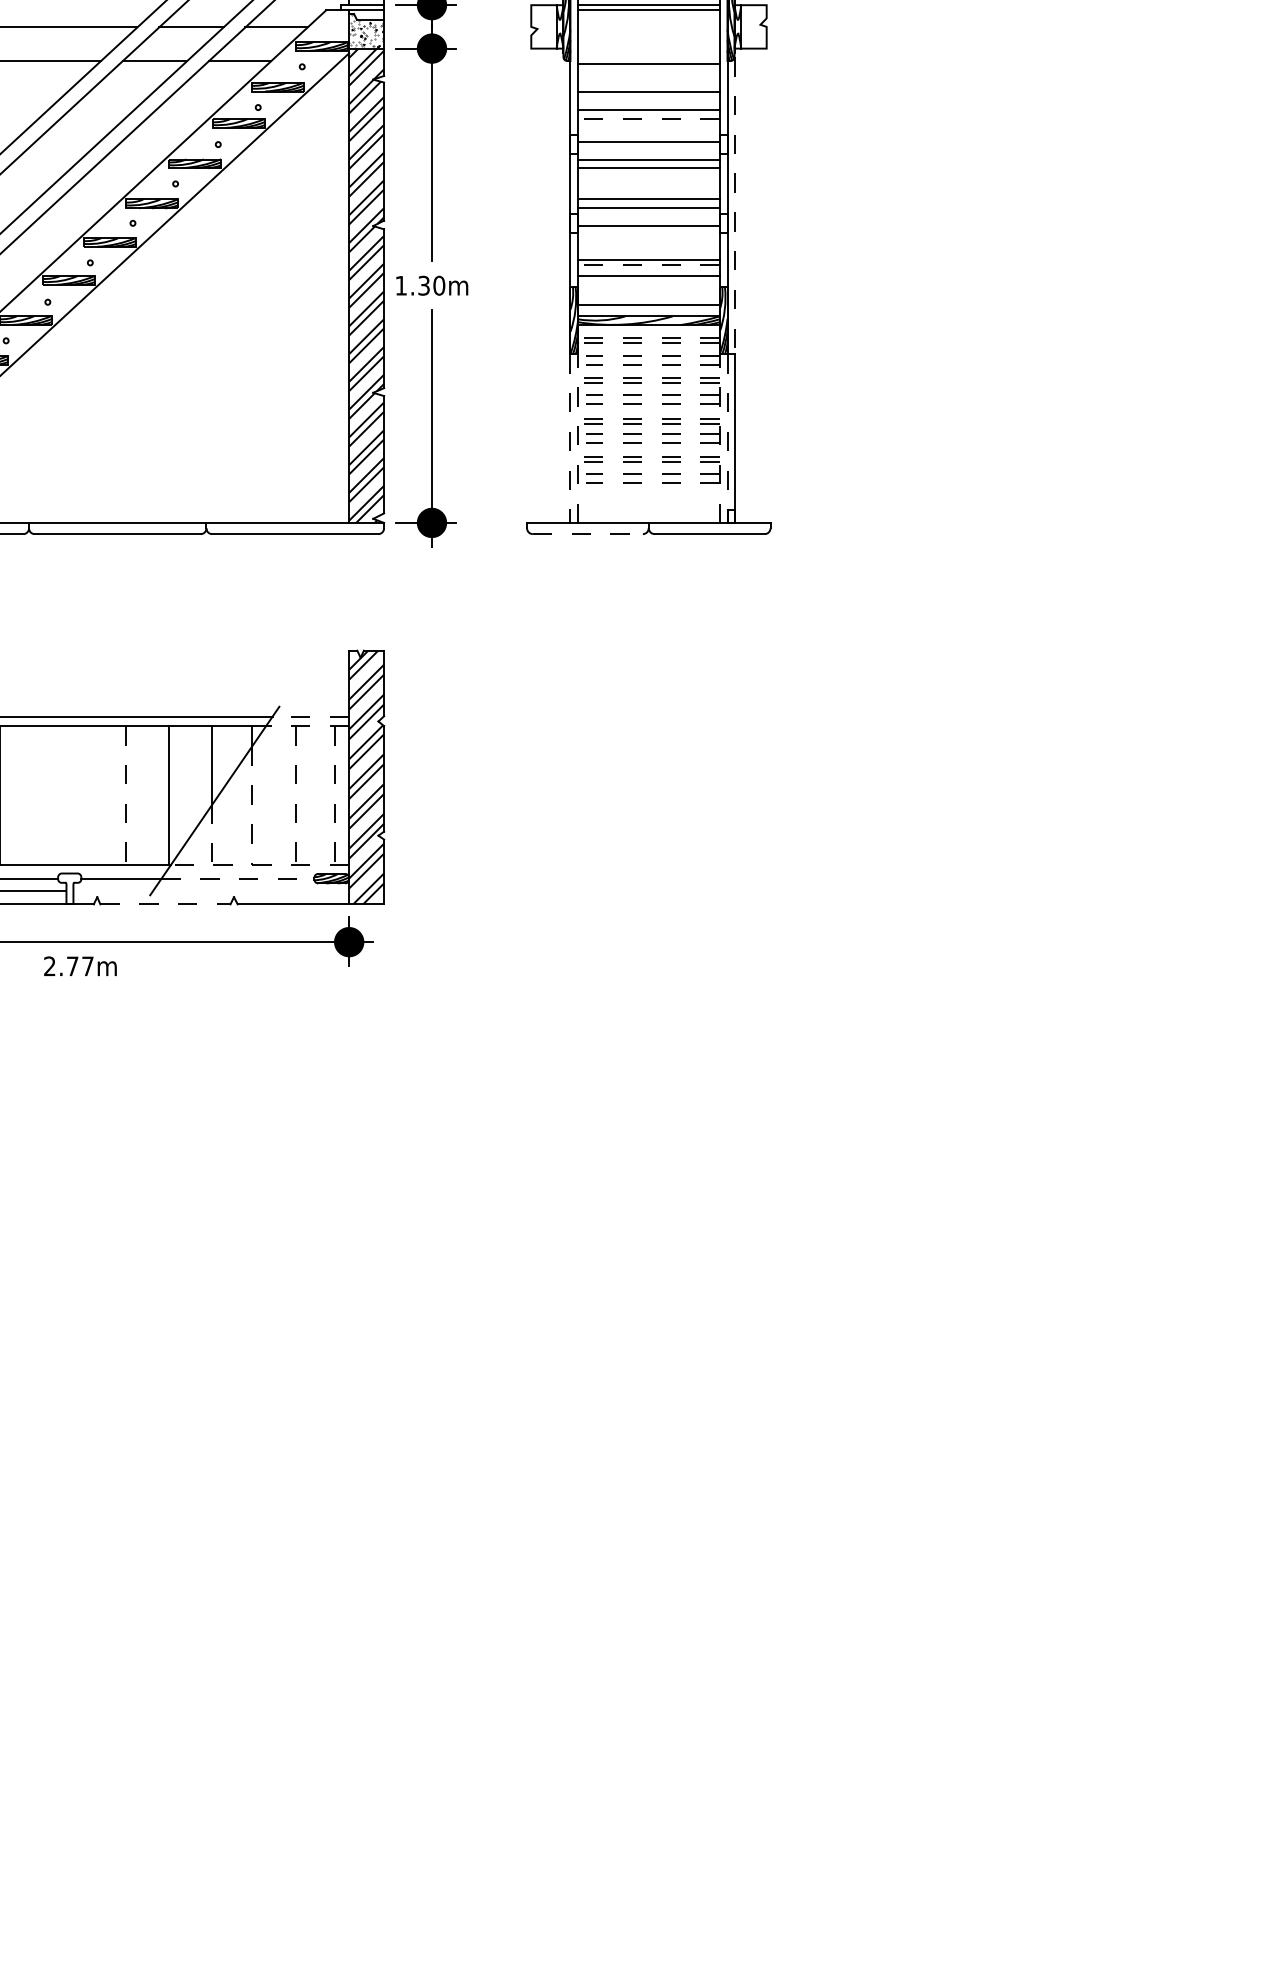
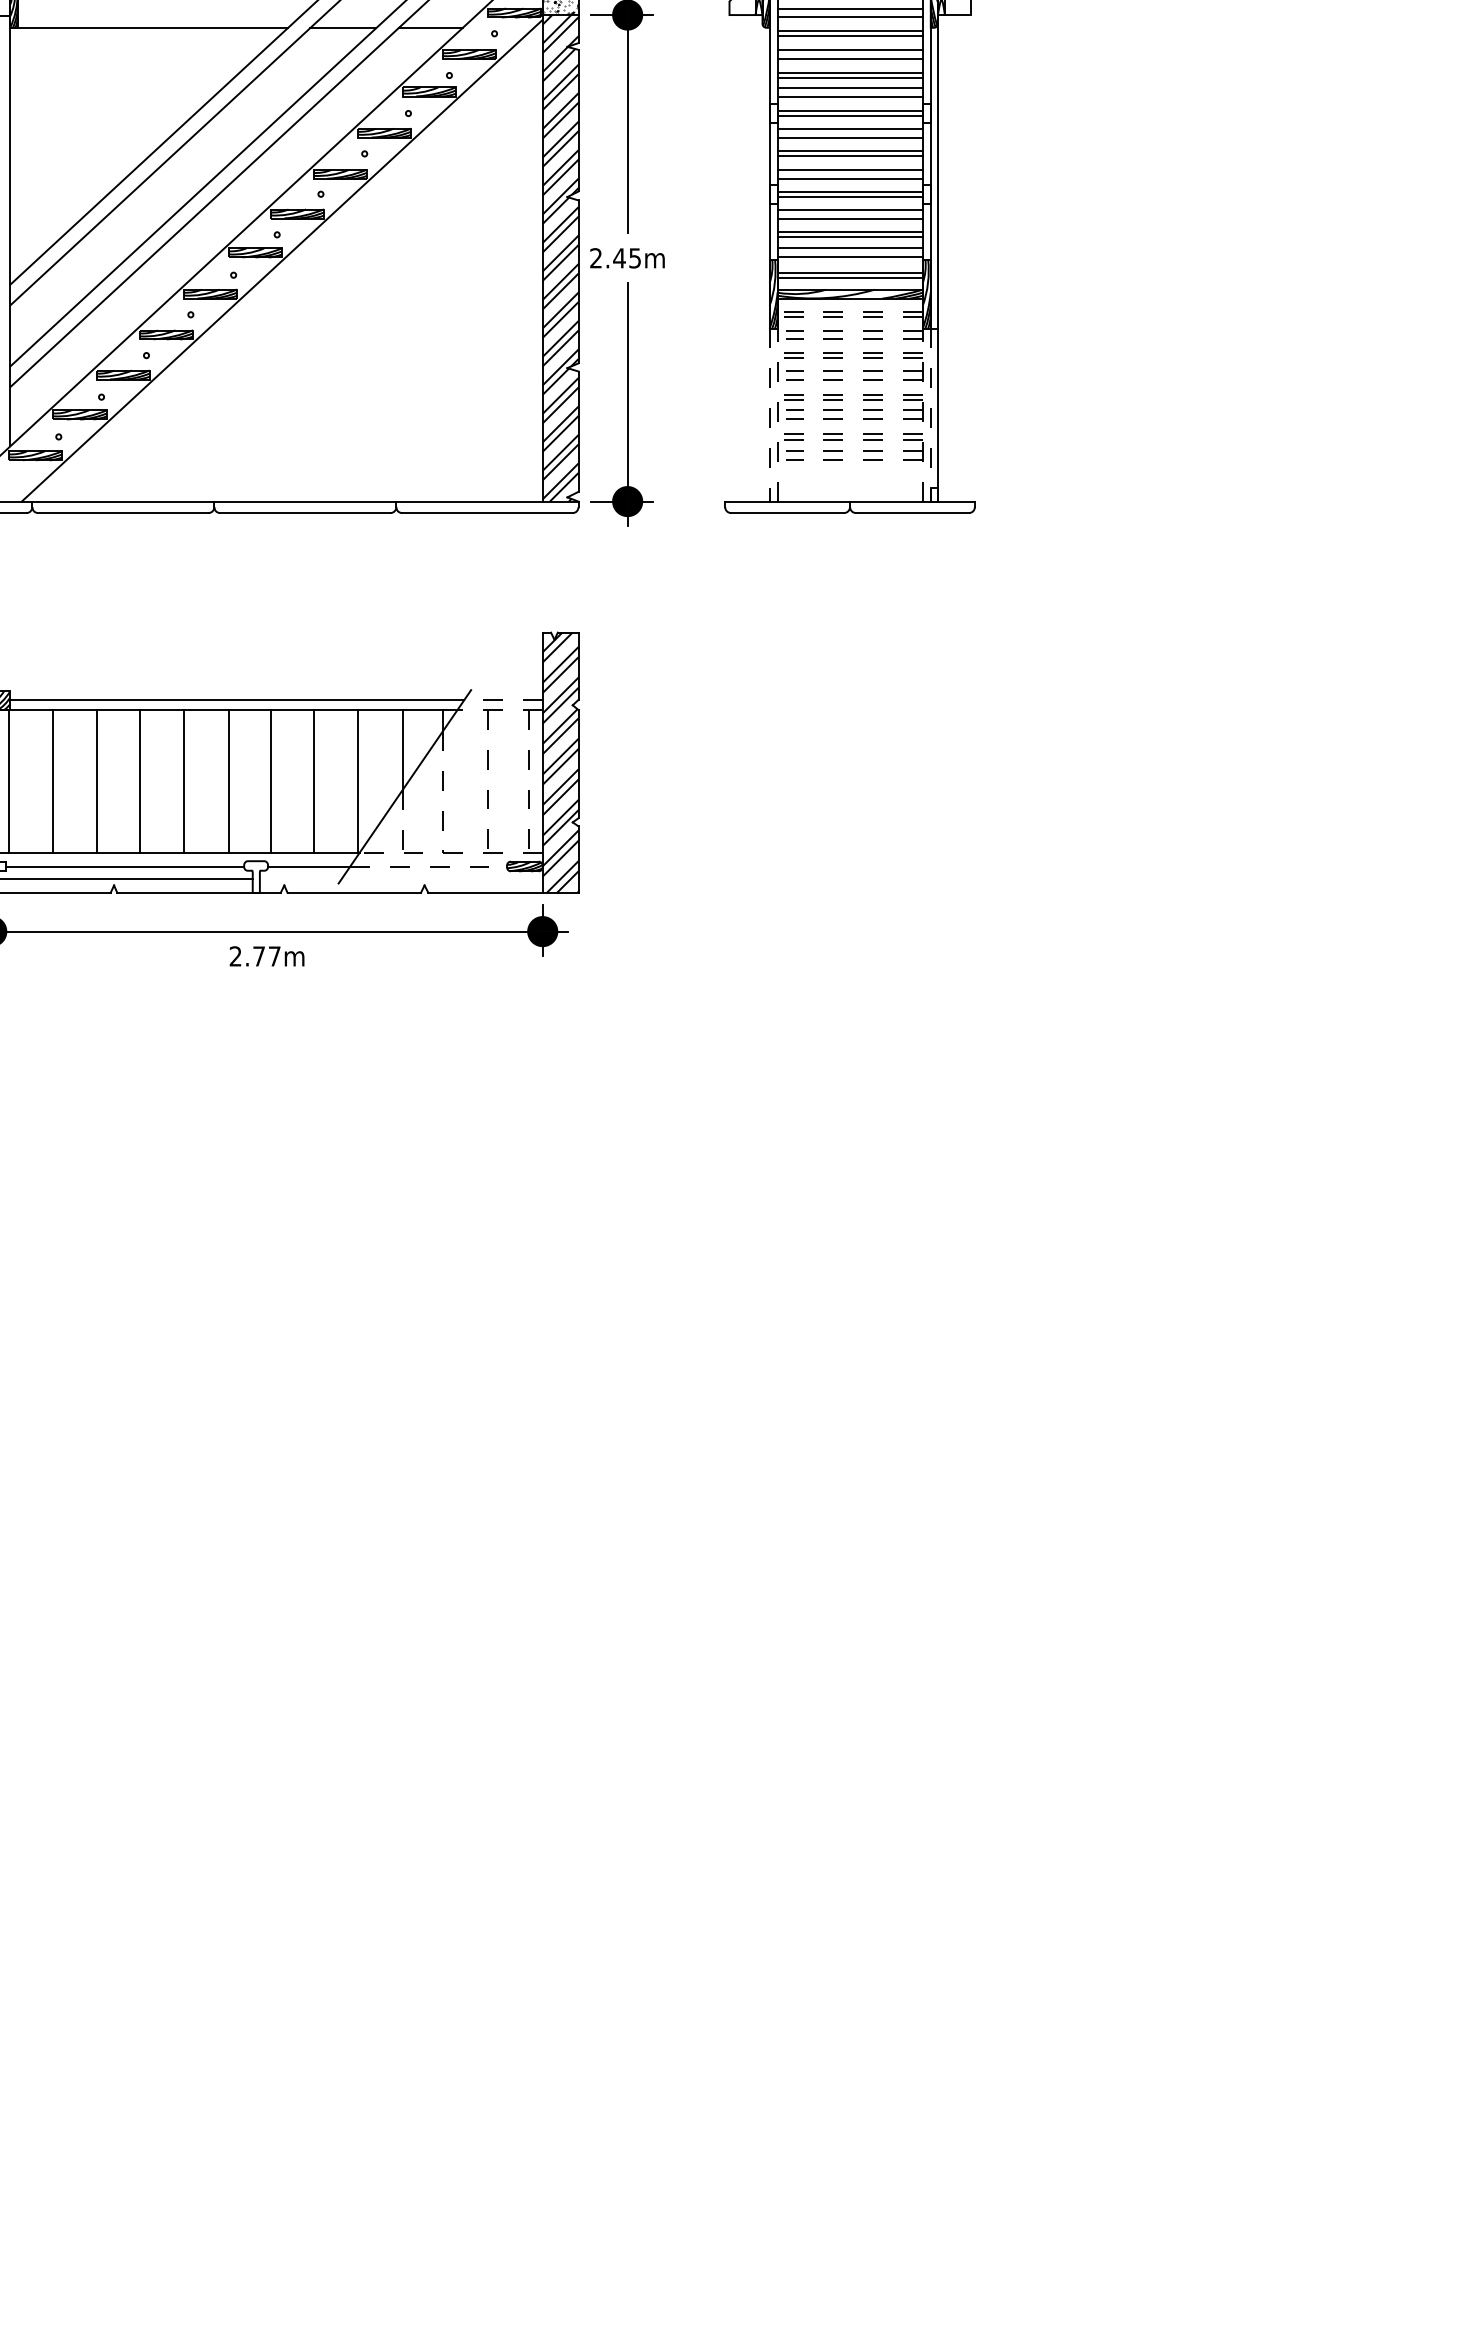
line: (648, 42) -> (849, 8), added
line: (648, 50) -> (849, 17), added
line: (648, 69) -> (849, 36), added
line: (648, 83) -> (849, 50), added
line: (648, 104) -> (849, 72), added
line: (649, 119) -> (850, 87), dashed -> solid
line: (648, 128) -> (849, 96), added
line: (648, 147) -> (849, 116), added
line: (648, 181) -> (849, 151), added
line: (648, 186) -> (849, 156), added
line: (734, 205) -> (937, 176), dashed -> solid
line: (648, 220) -> (849, 191), added
line: (648, 238) -> (849, 209), added
line: (648, 246) -> (849, 218), added
line: (649, 265) -> (850, 237), dashed -> solid
line: (648, 284) -> (849, 257), added
text: (420, 285) -> (615, 258), 1.30m -> 2.45m
line: (648, 299) -> (849, 272), added
line: (588, 533) -> (788, 512), dashed -> solid
line: (42, 795) -> (228, 781), added
line: (83, 795) -> (270, 781), added
line: (125, 795) -> (313, 781), dashed -> solid
line: (165, 904) -> (354, 892), dashed -> solid

